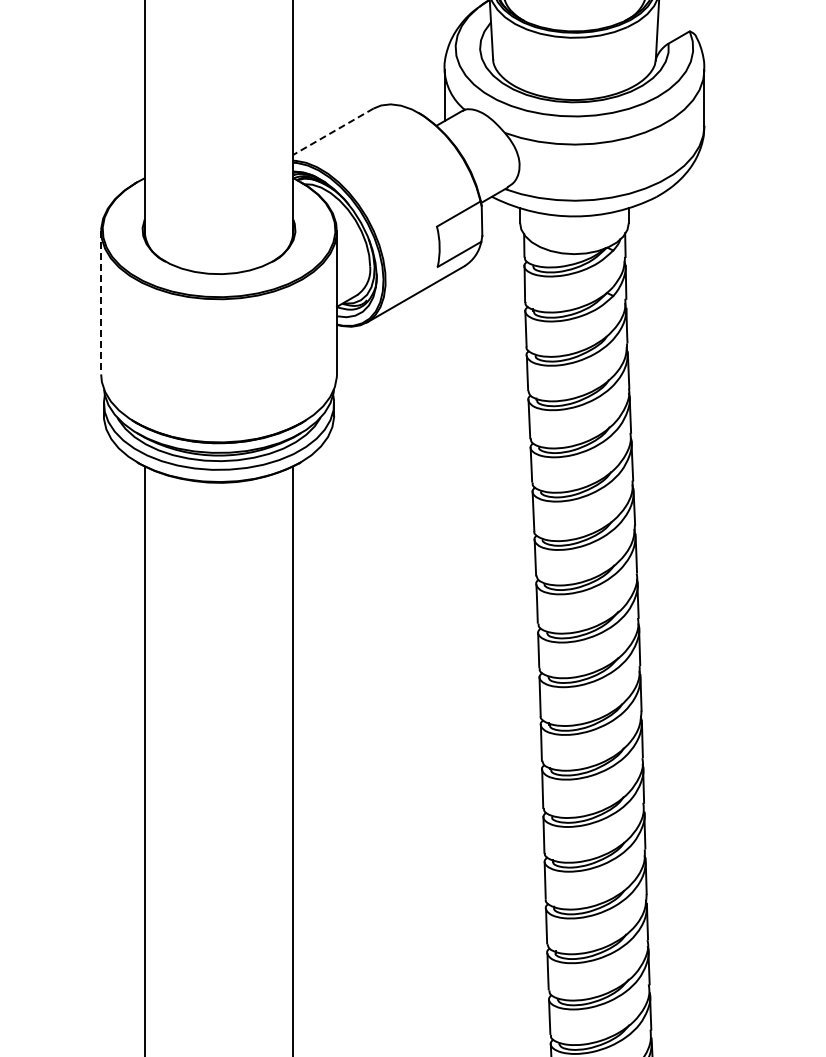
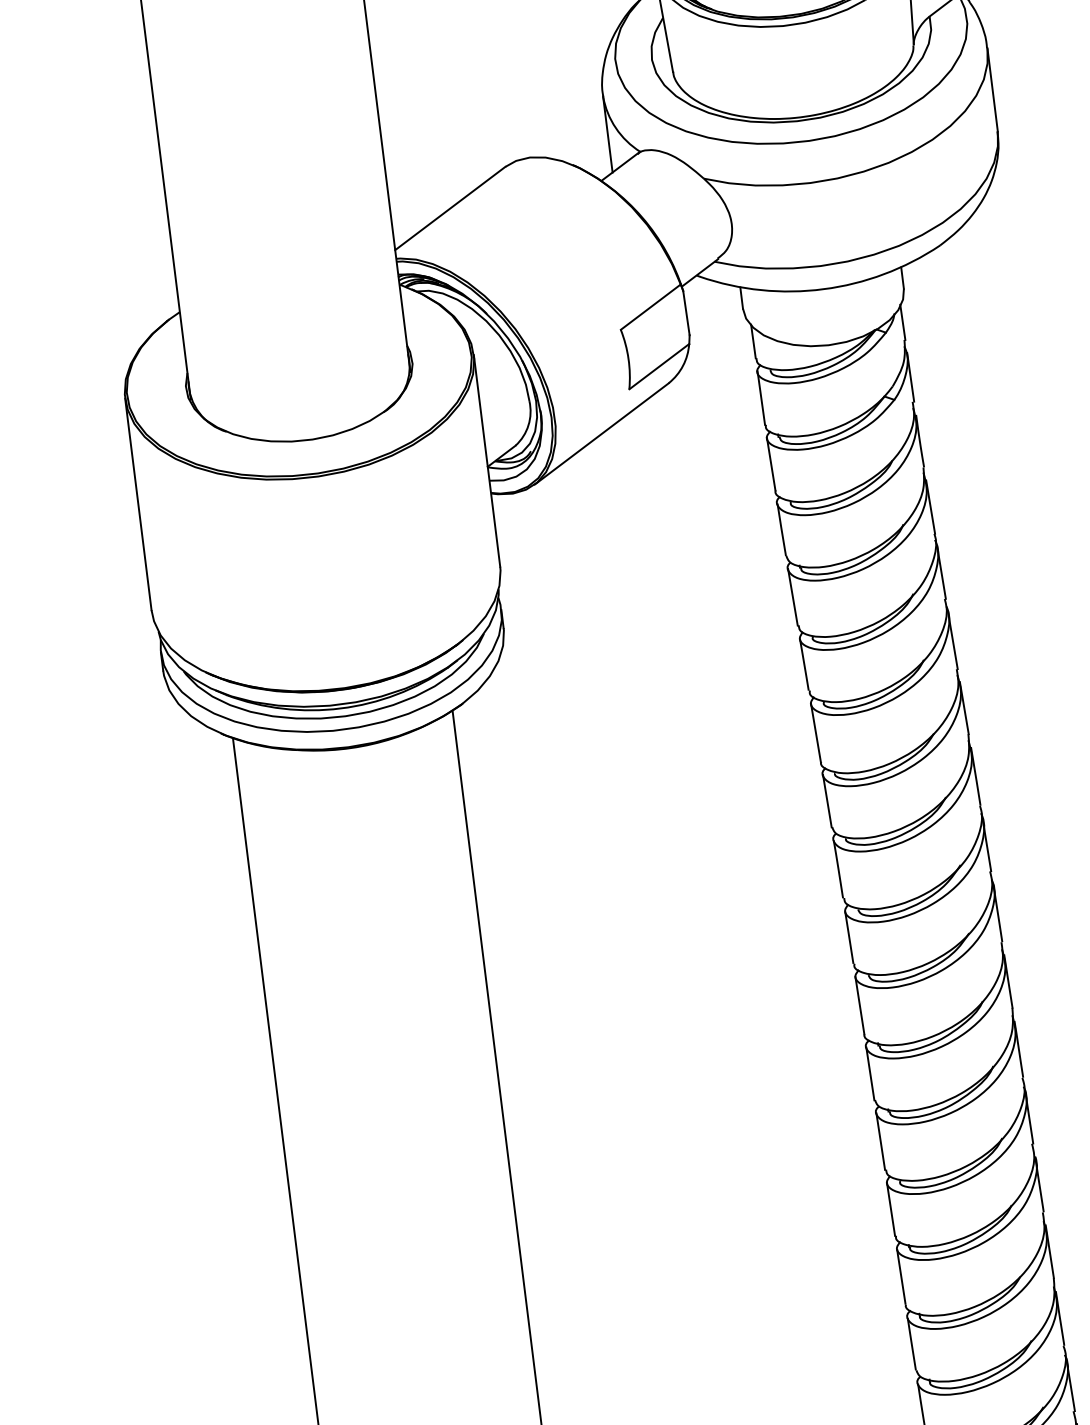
line: (332, 131) -> (448, 208), dashed -> solid
line: (101, 302) -> (138, 503), dashed -> solid

